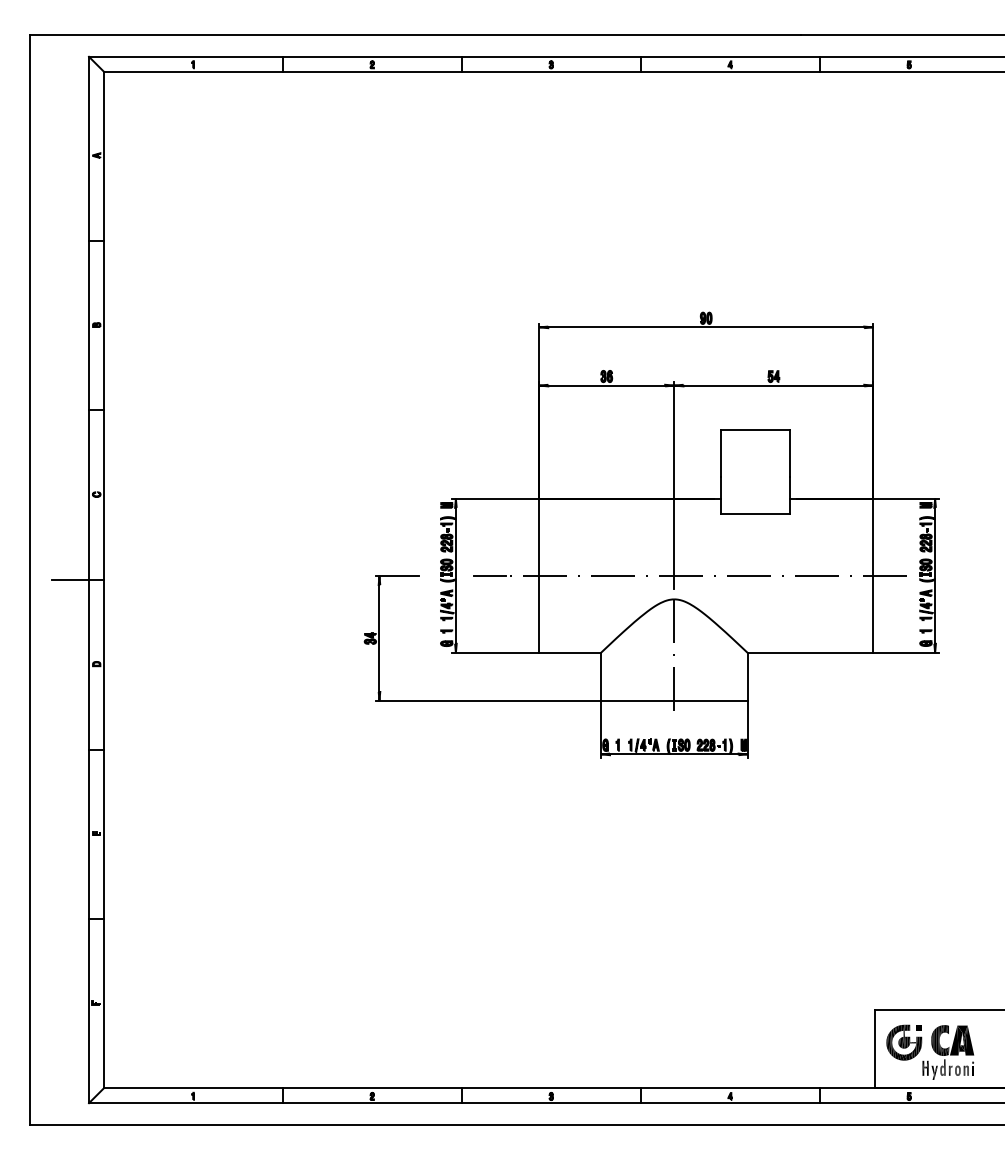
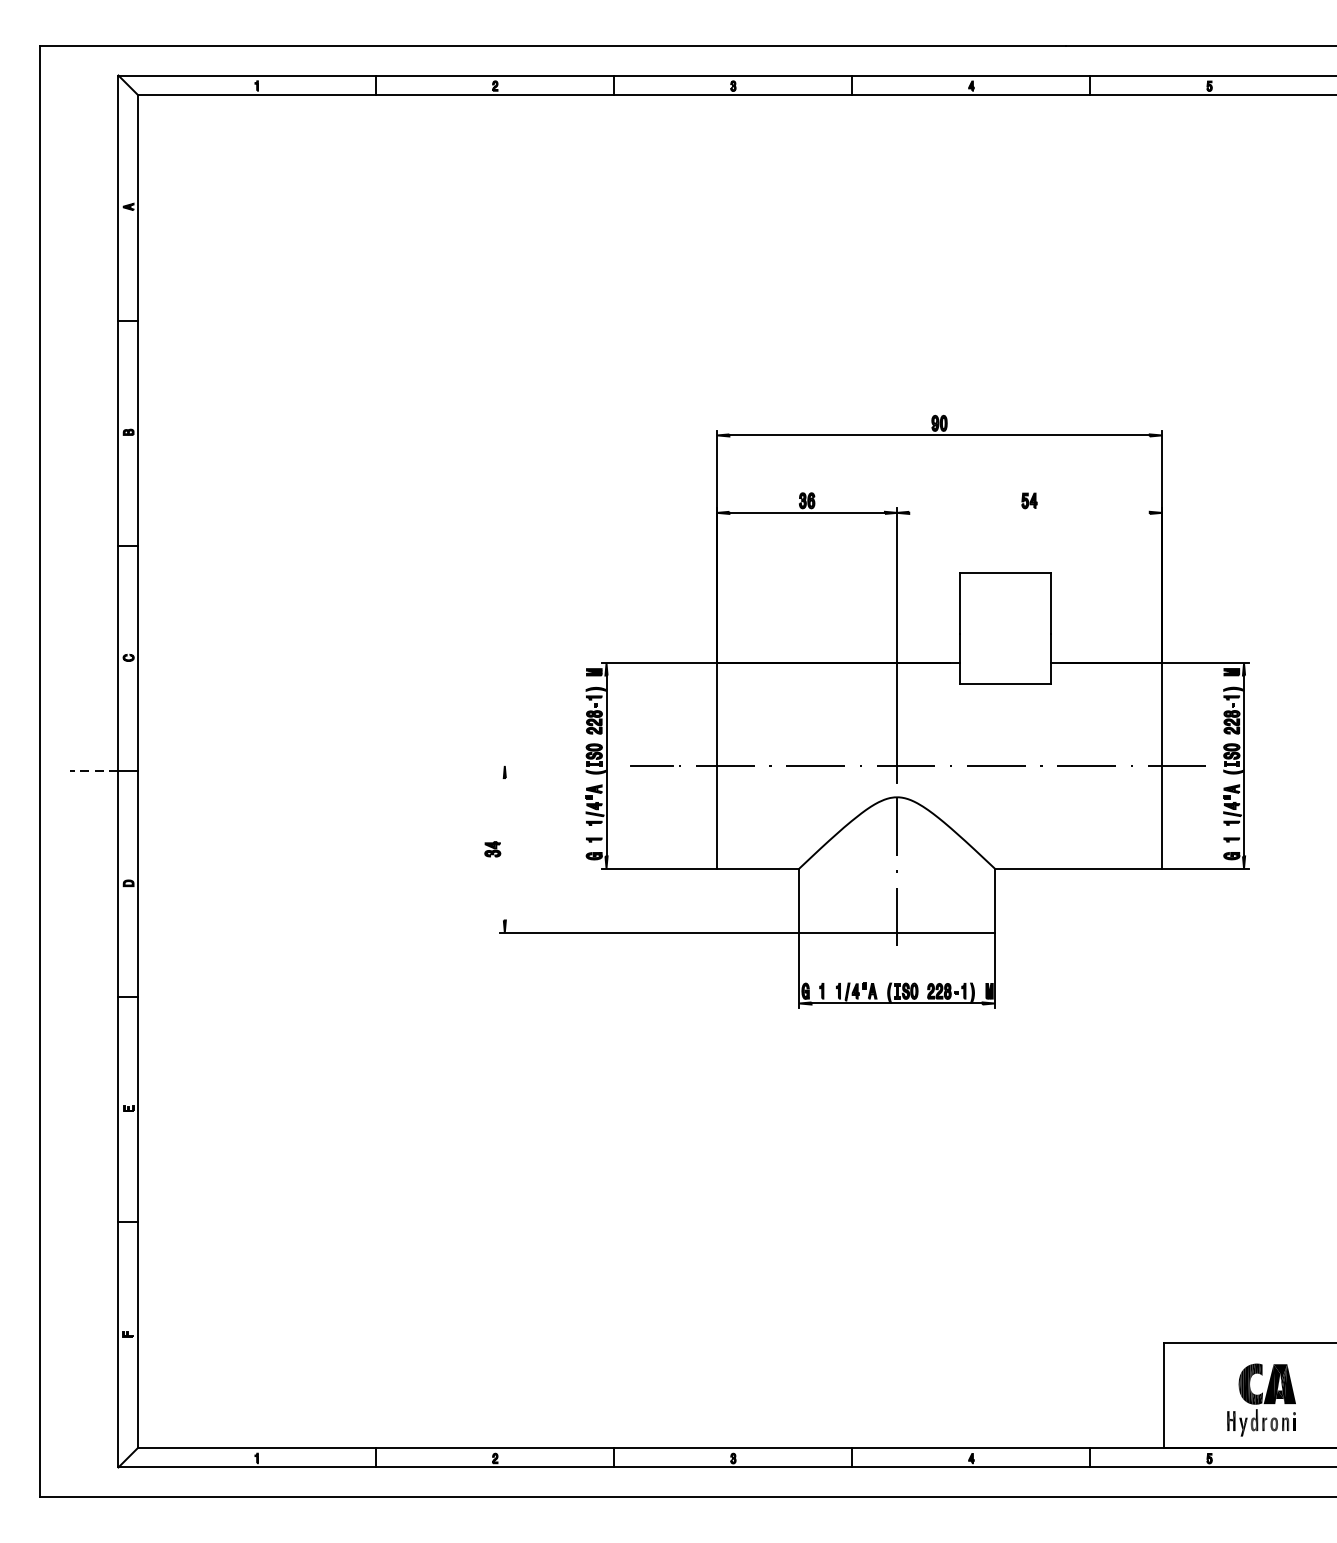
line: (773, 385) -> (1029, 512), removed
line: (396, 575) -> (527, 765), removed
line: (70, 580) -> (93, 772), solid -> dashed
line: (379, 637) -> (504, 847), removed
part: (904, 1042) -> (1203, 1386), removed

